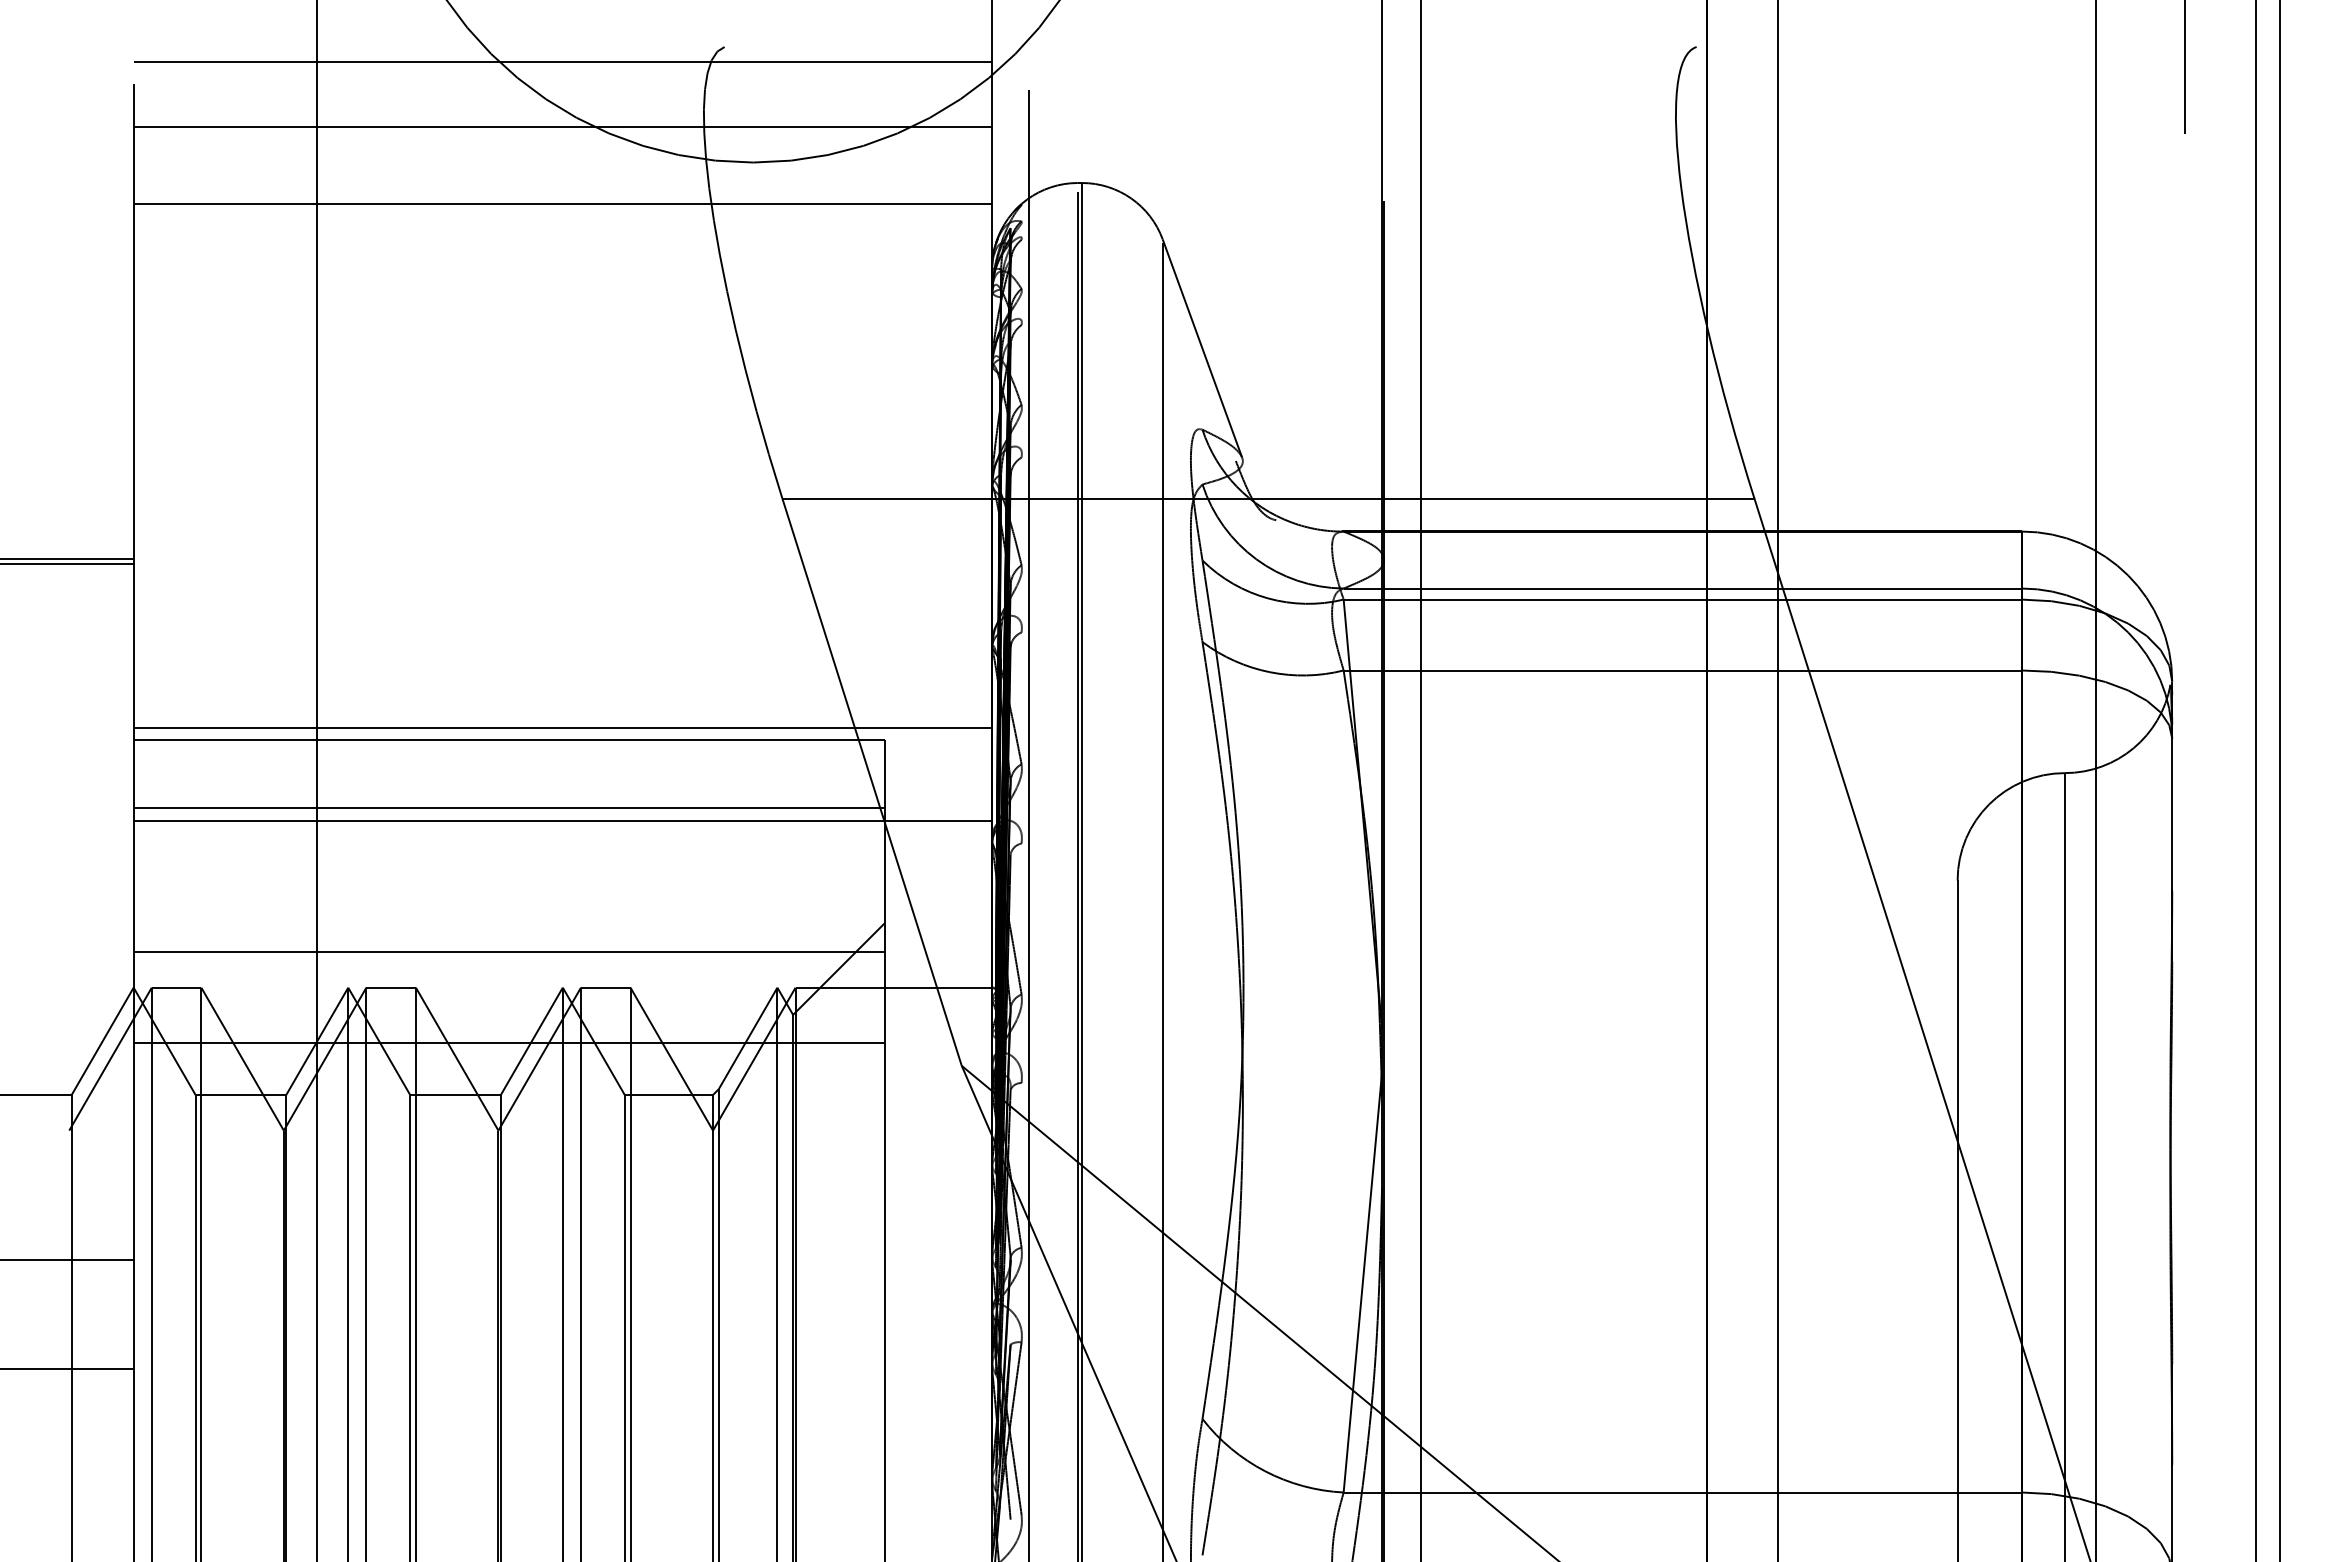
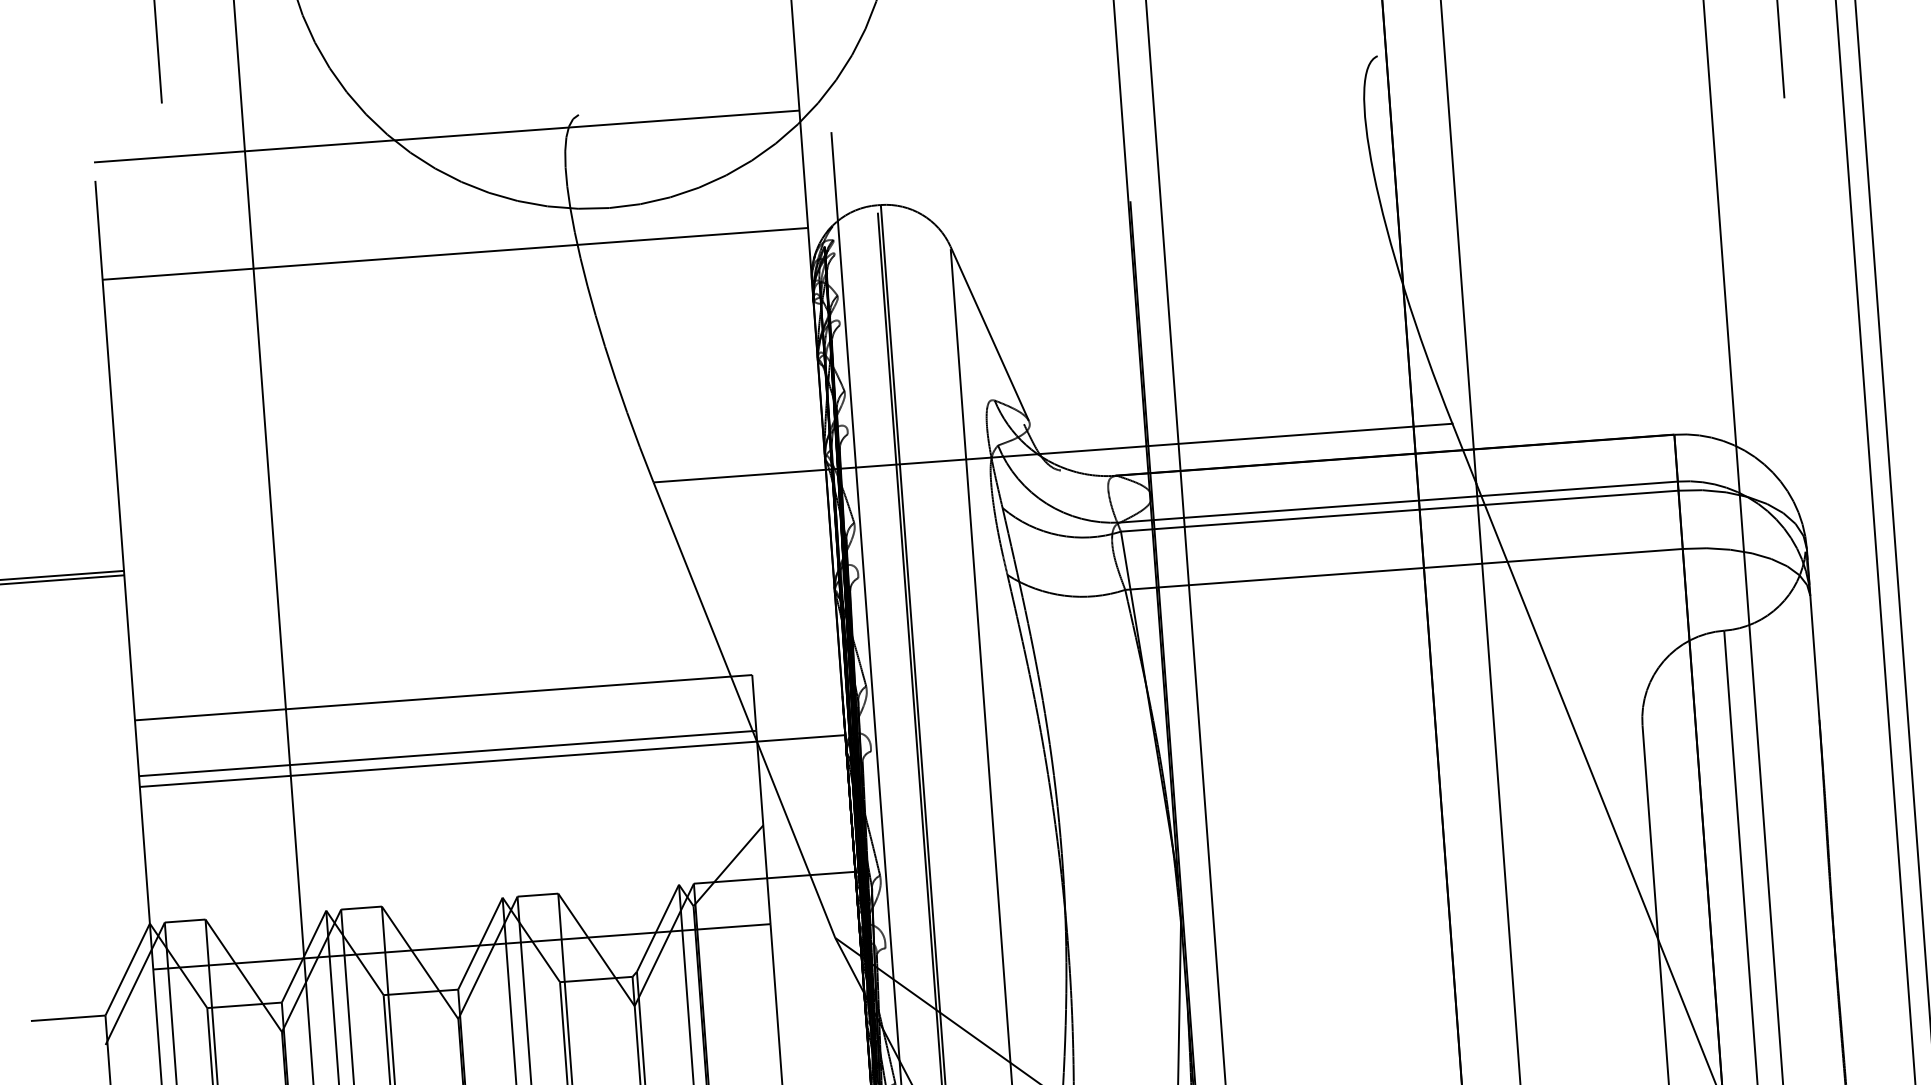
line: (562, 126) -> (450, 189), removed
line: (562, 728) -> (486, 684), removed
line: (508, 951) -> (455, 871), removed

